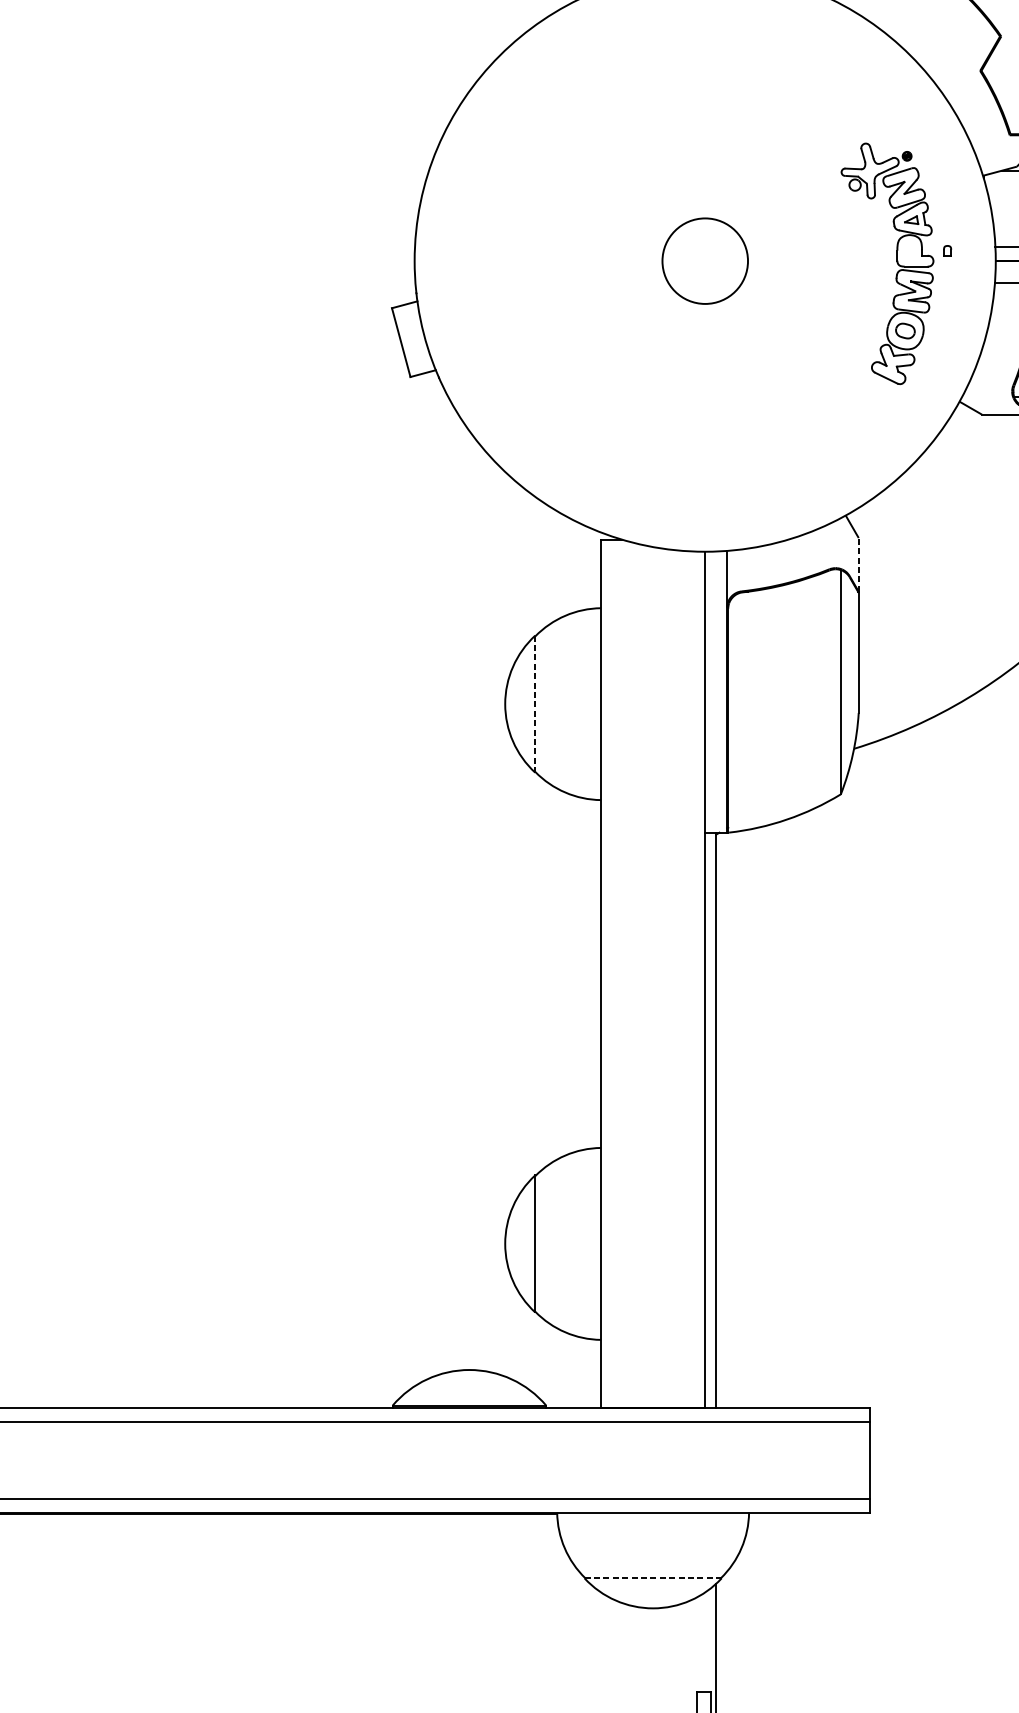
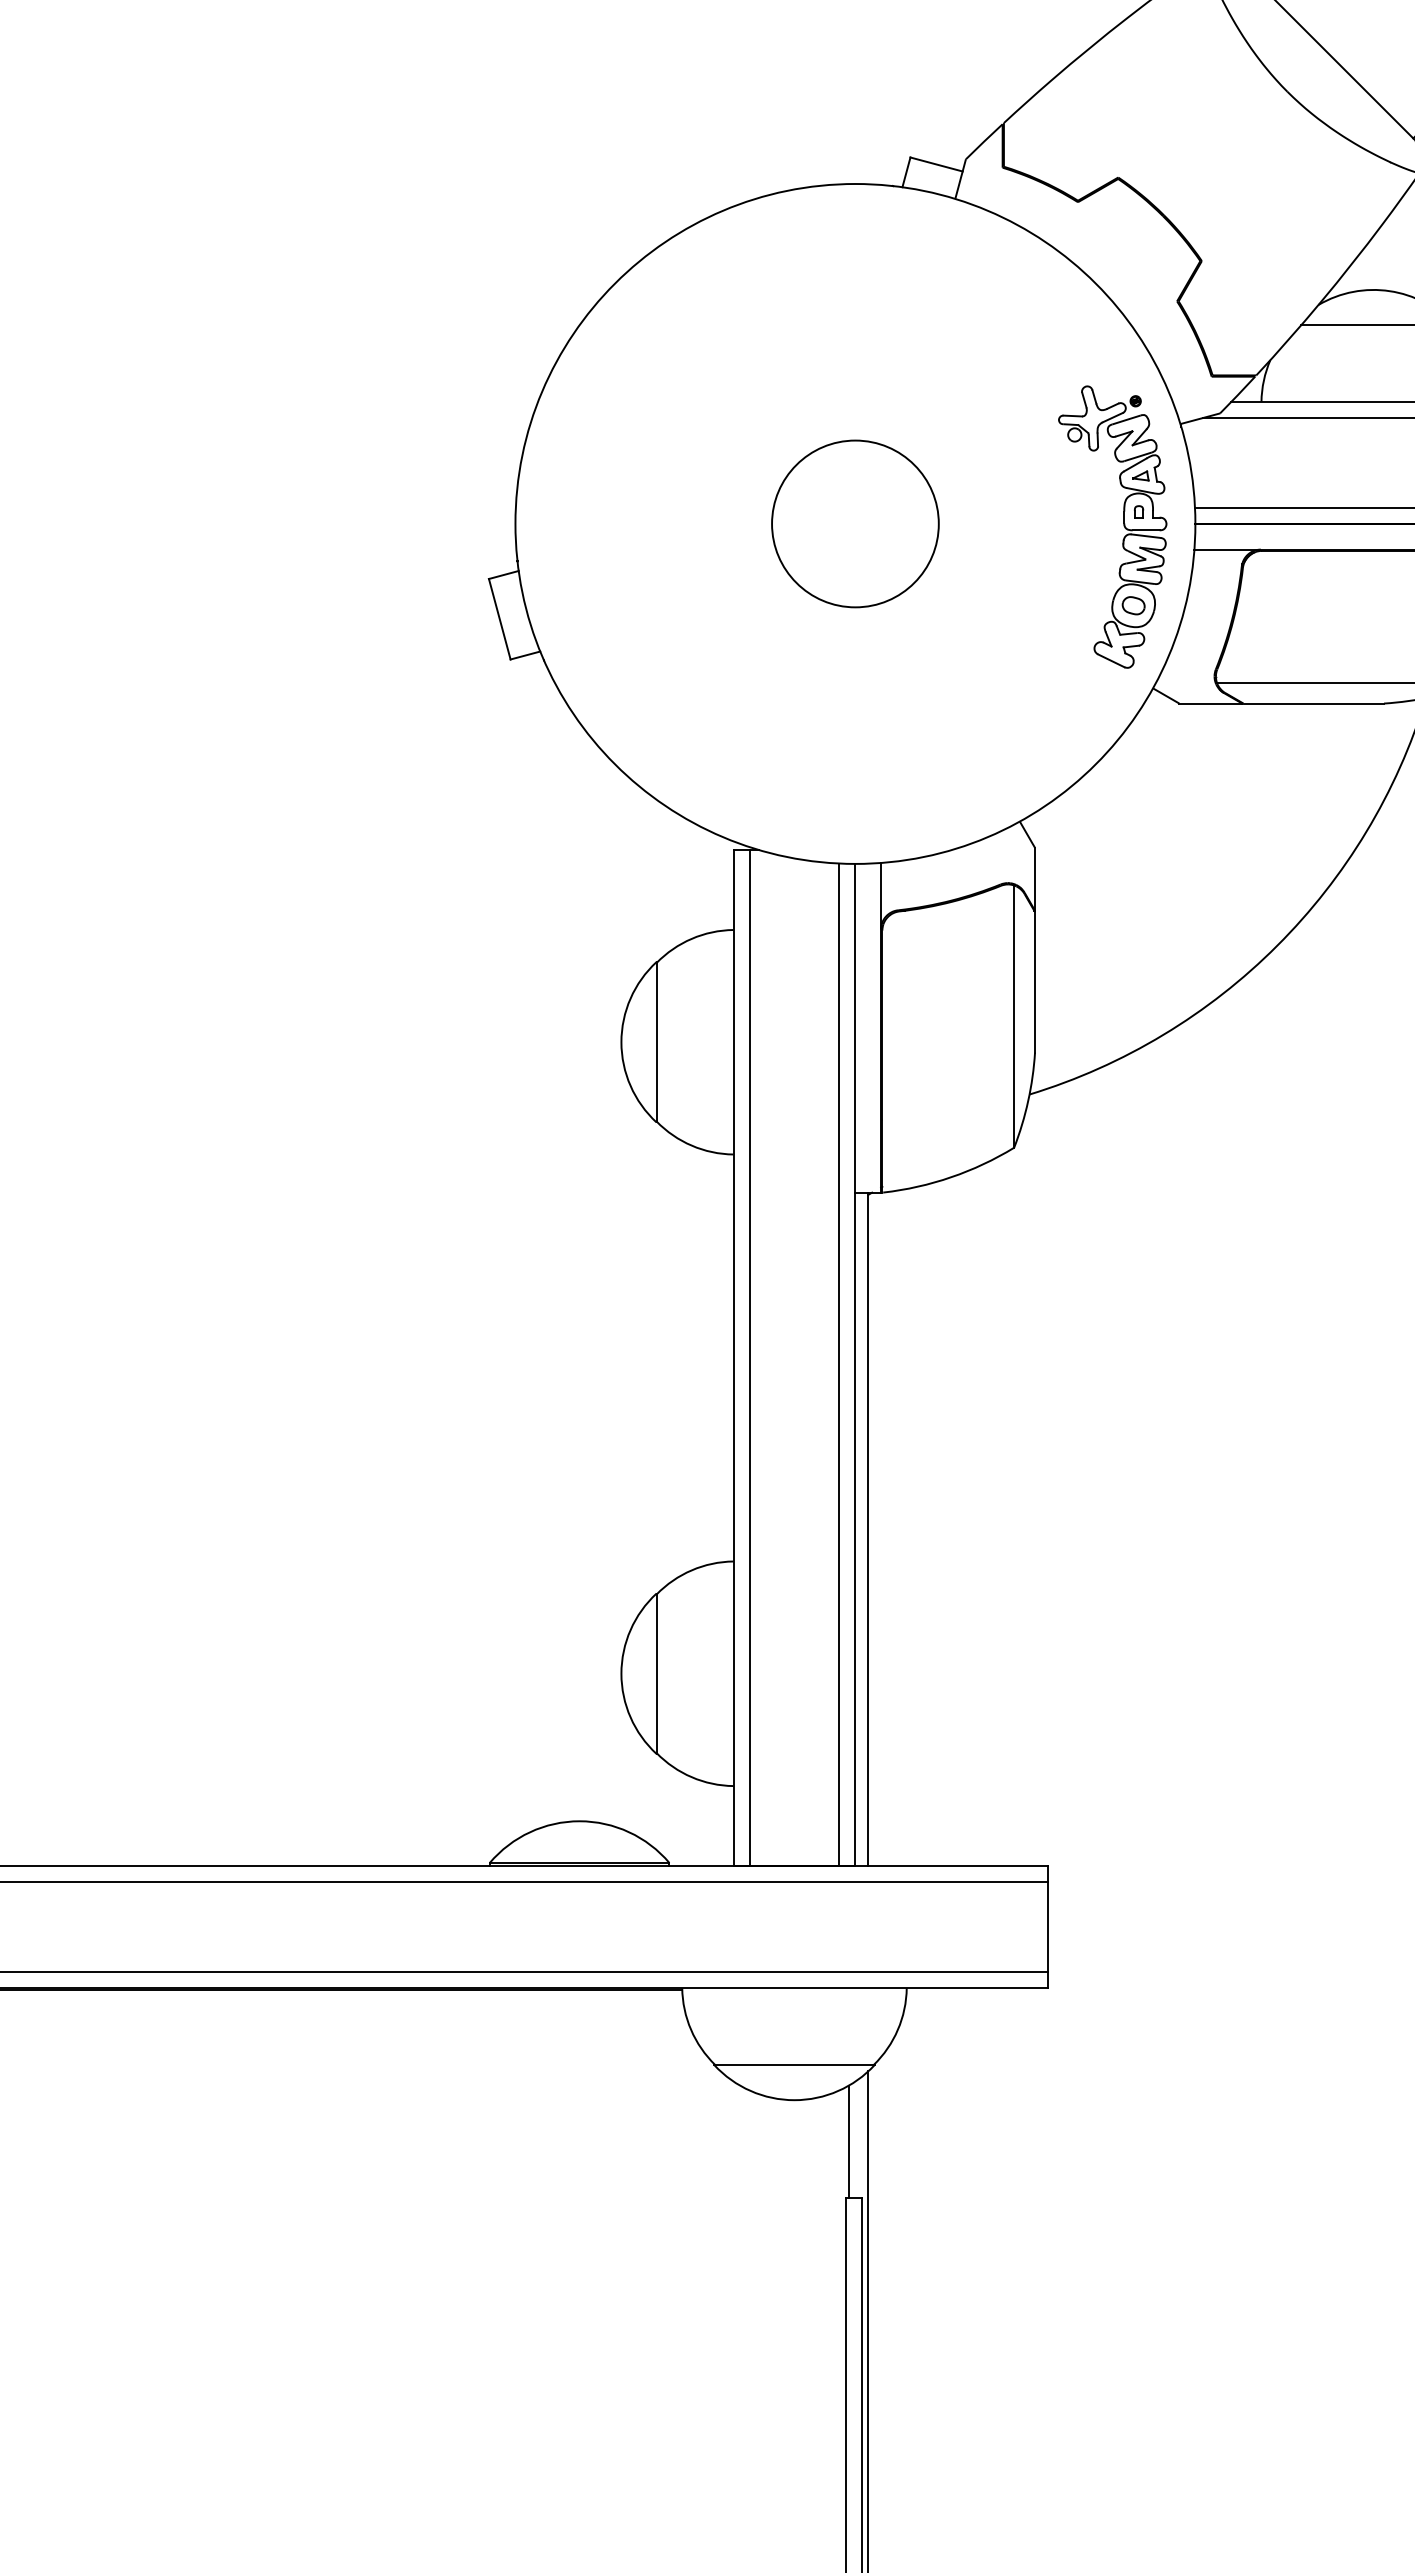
circle: (705, 260) -> (855, 523), size x1.67
part: (896, 263) -> (1123, 526), moved
line: (859, 564) -> (1035, 878), dashed -> solid
line: (535, 704) -> (656, 1042), dashed -> solid
line: (614, 973) -> (749, 1357), added
line: (691, 979) -> (839, 1364), added
line: (653, 1578) -> (794, 2065), dashed -> solid
line: (700, 1643) -> (849, 2141), added

